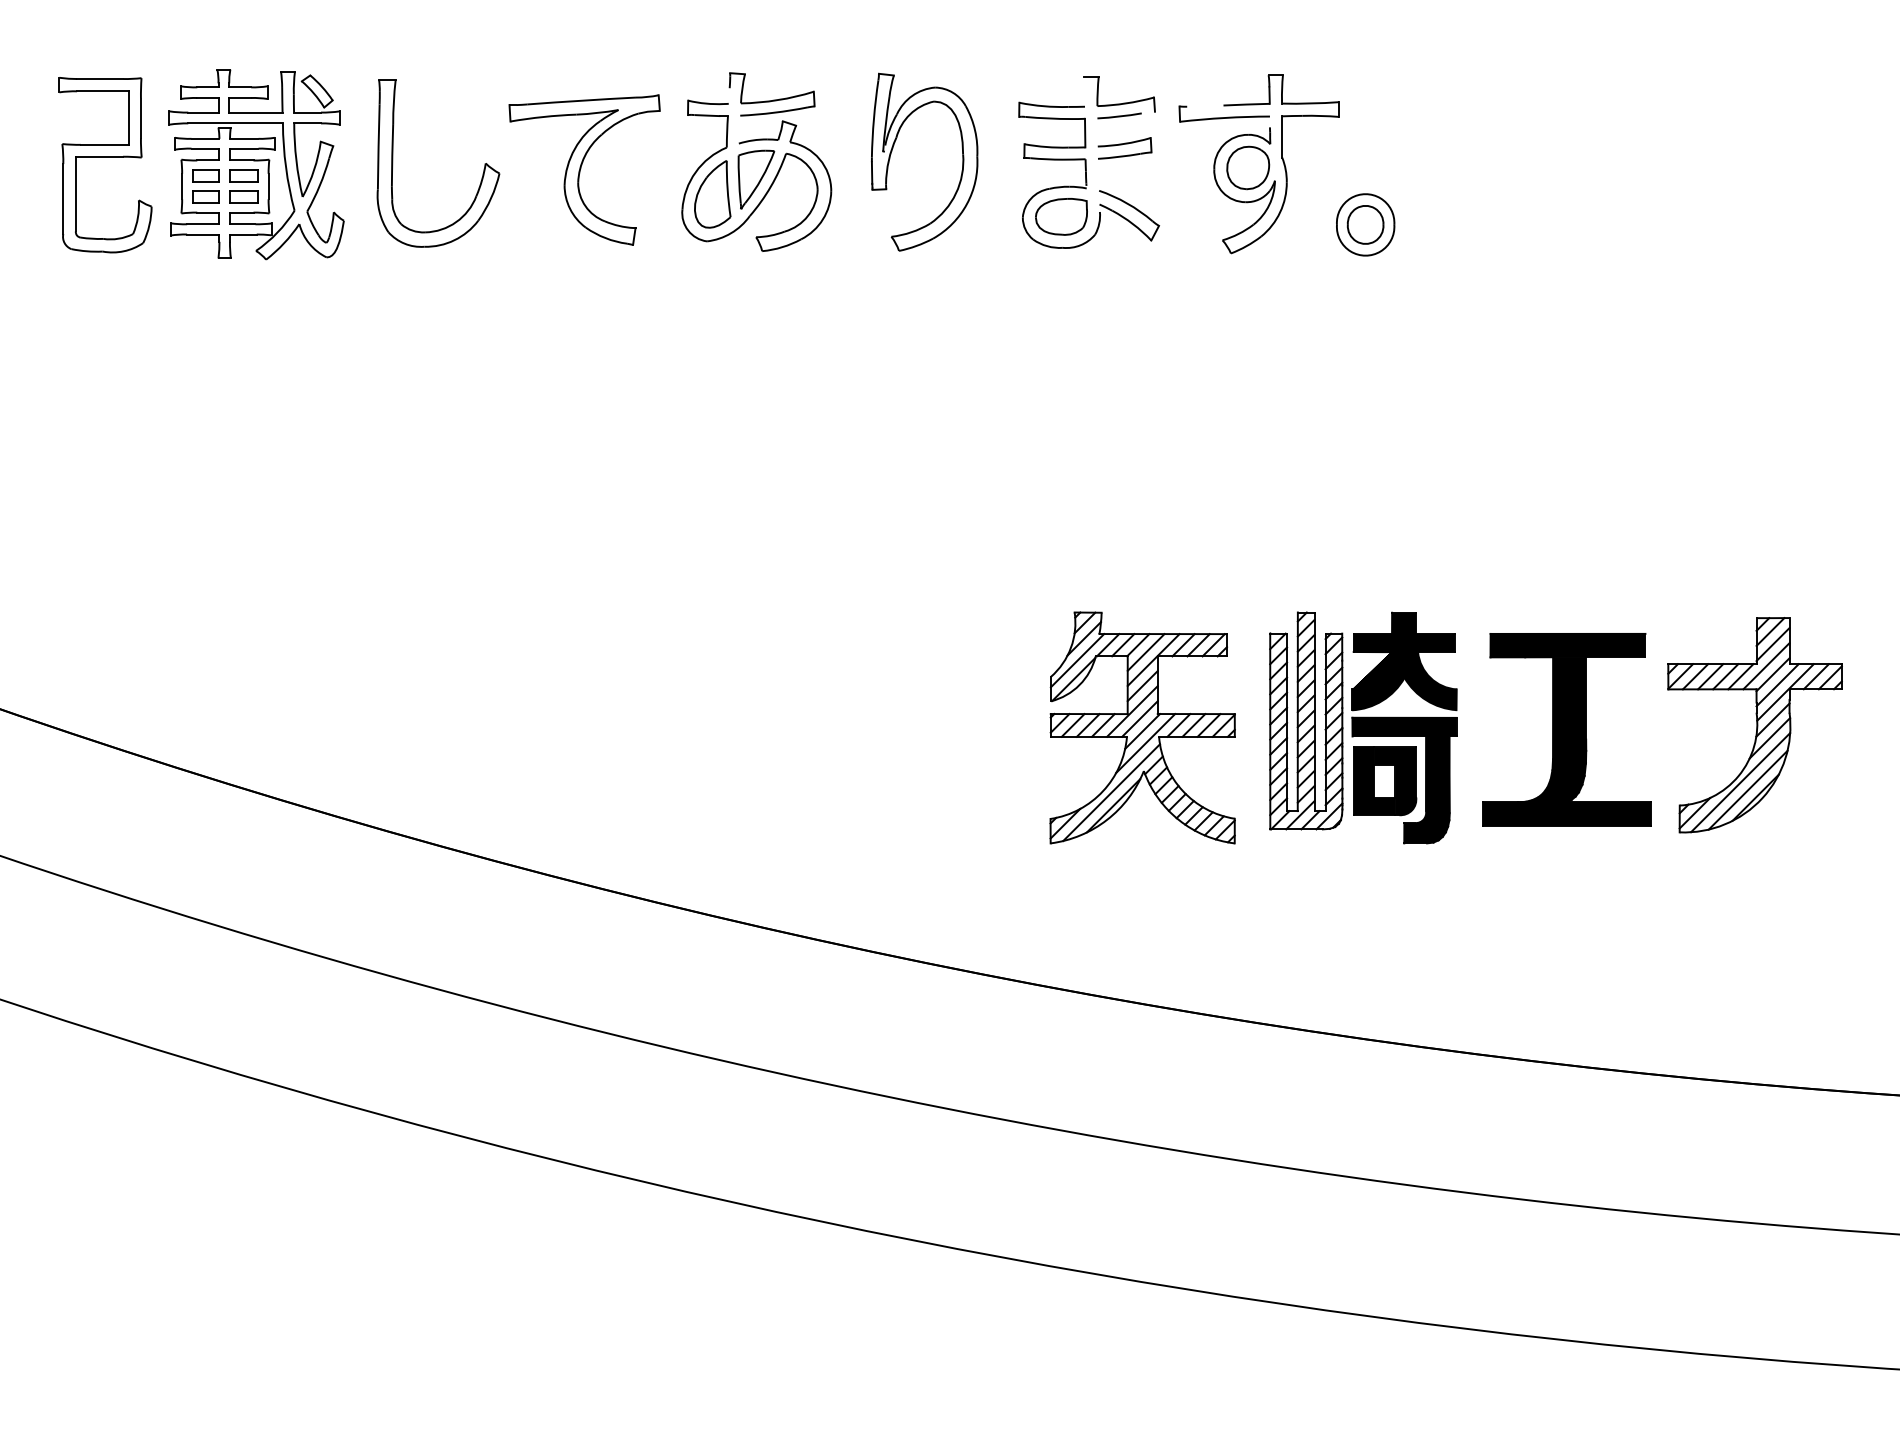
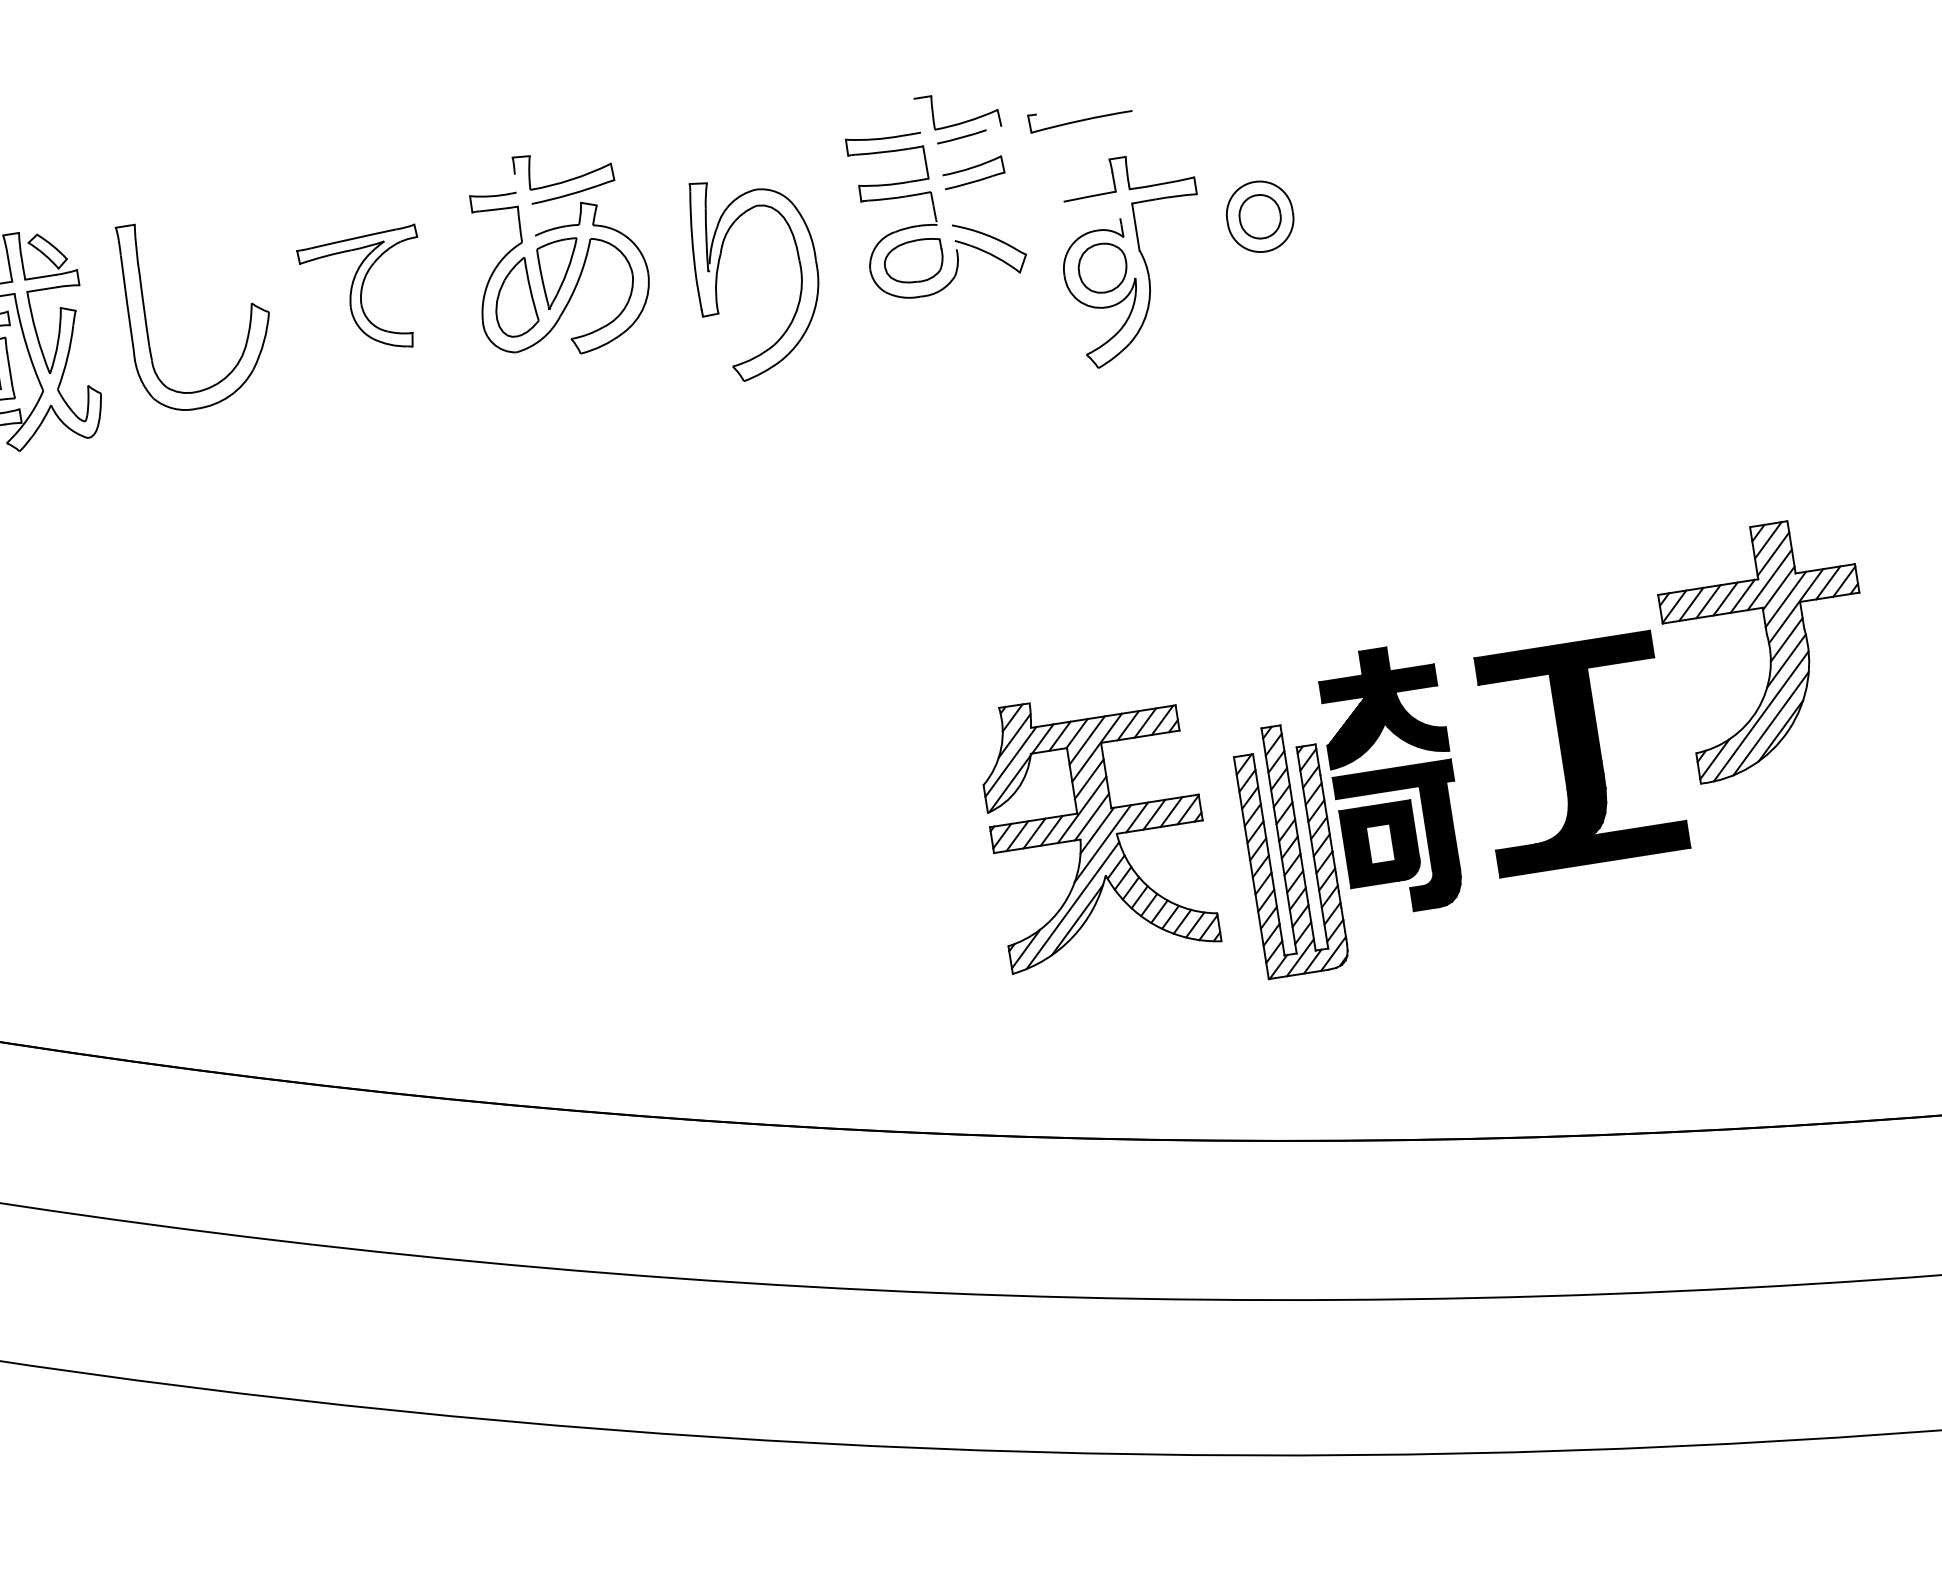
part: (892, 151) -> (718, 269), moved
part: (1276, 164) -> (1134, 259), moved
part: (584, 169) -> (364, 292), size x0.7
part: (1306, 720) -> (1290, 849), moved
part: (1754, 725) -> (1766, 649), moved

